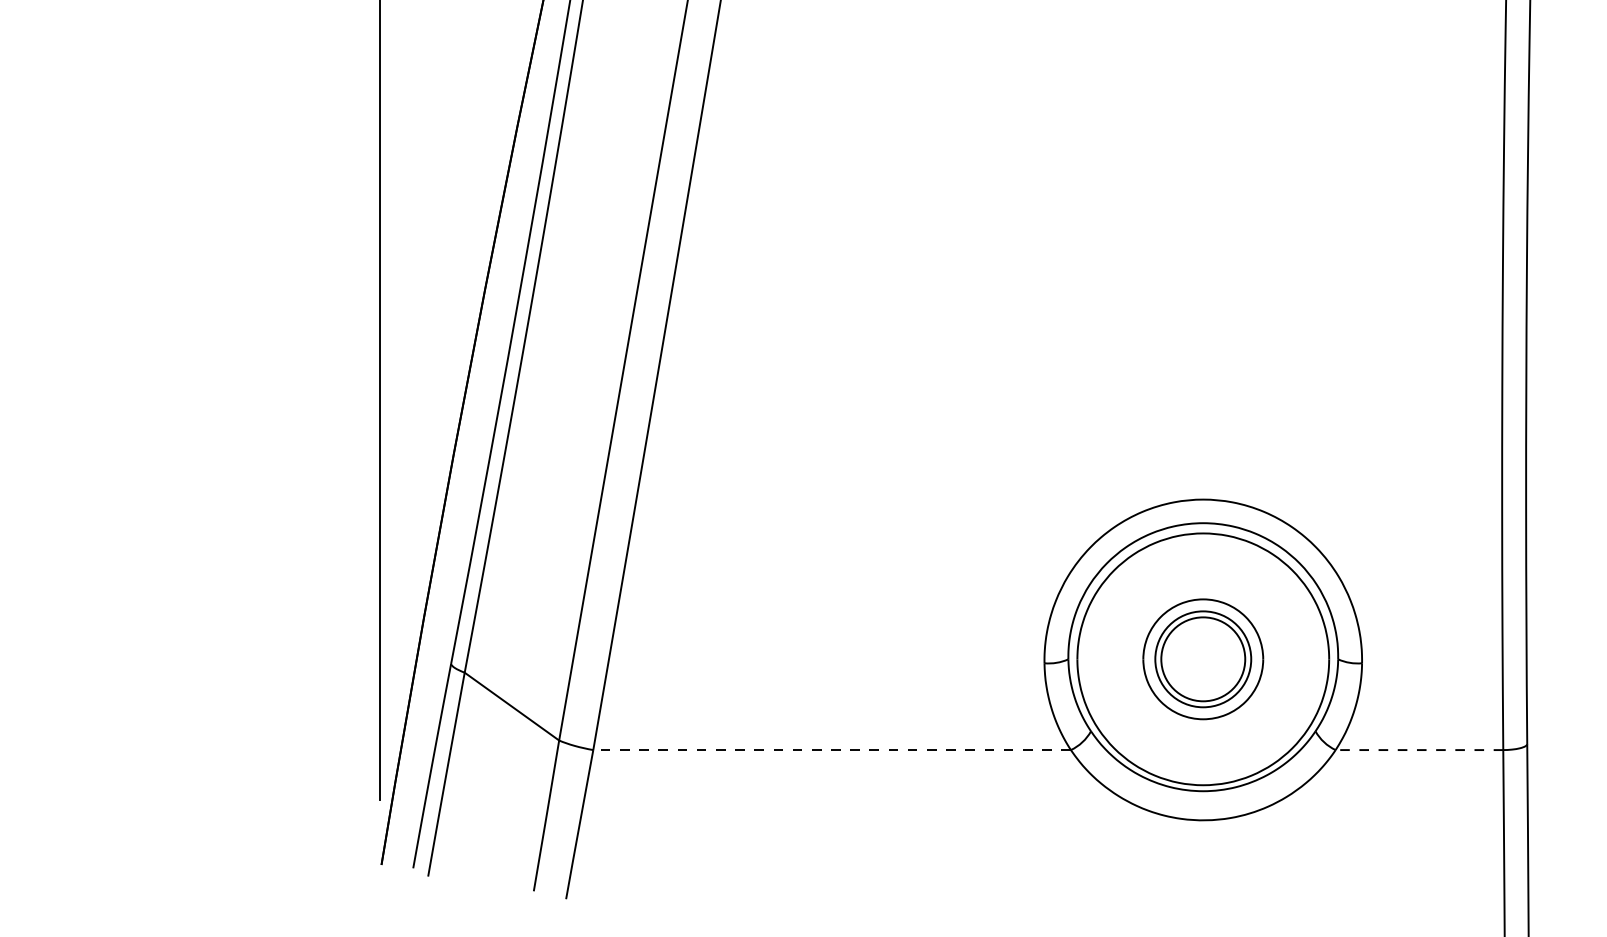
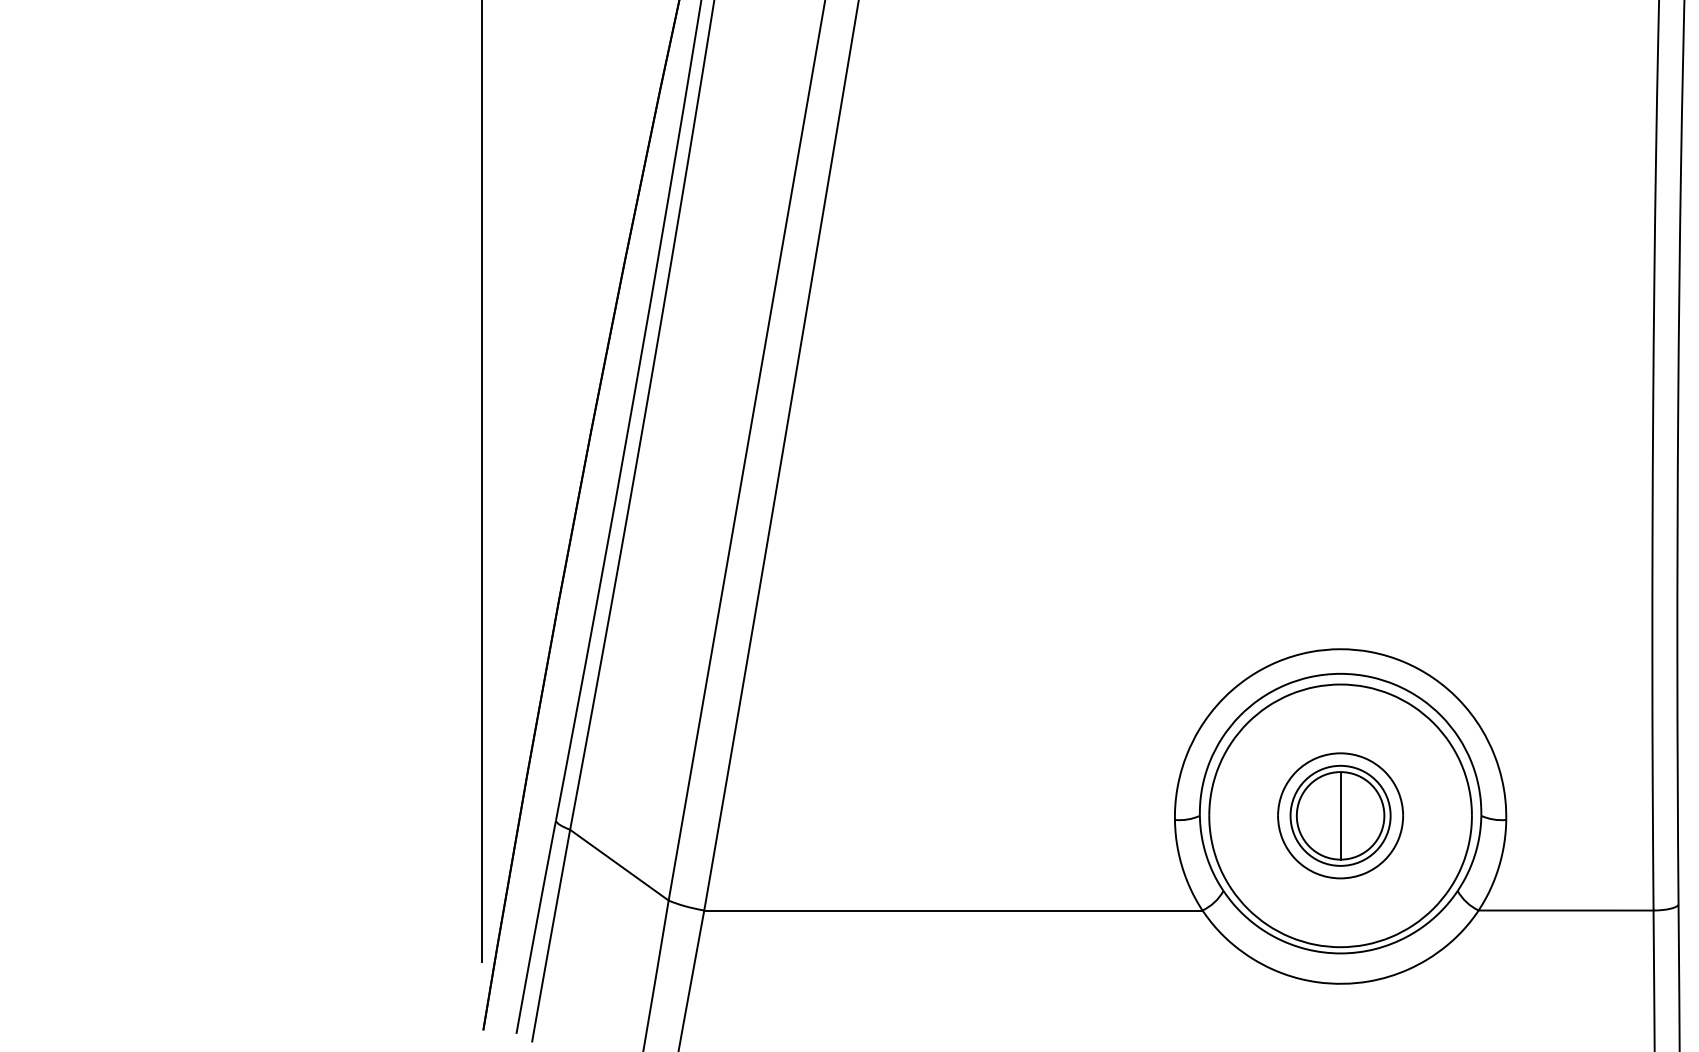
line: (1203, 659) -> (1340, 816), added
line: (831, 750) -> (952, 910), dashed -> solid
line: (1418, 750) -> (1565, 910), dashed -> solid

